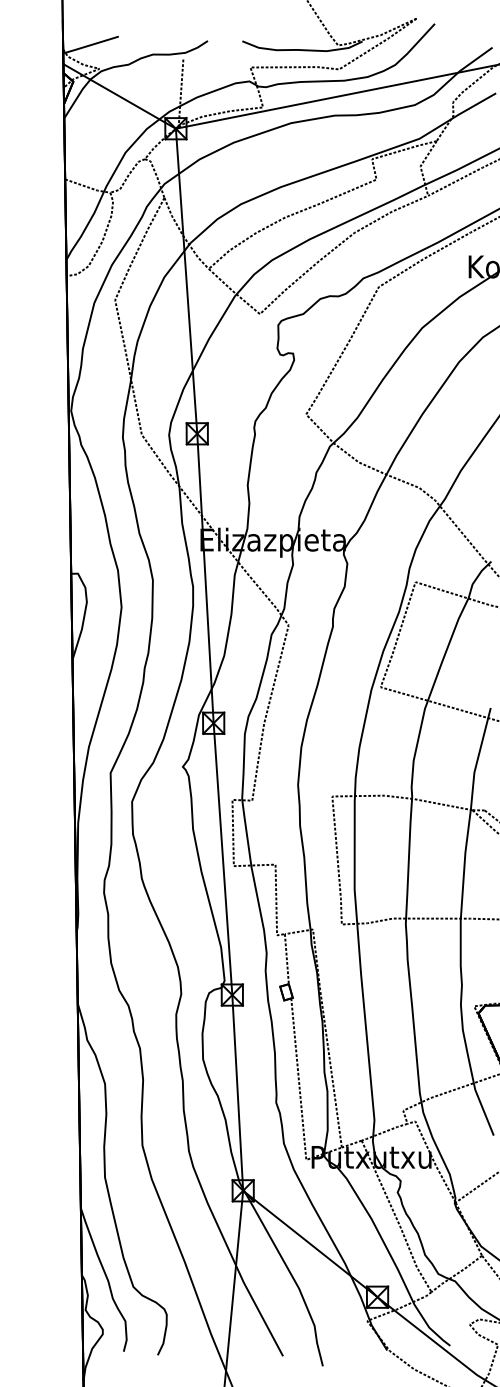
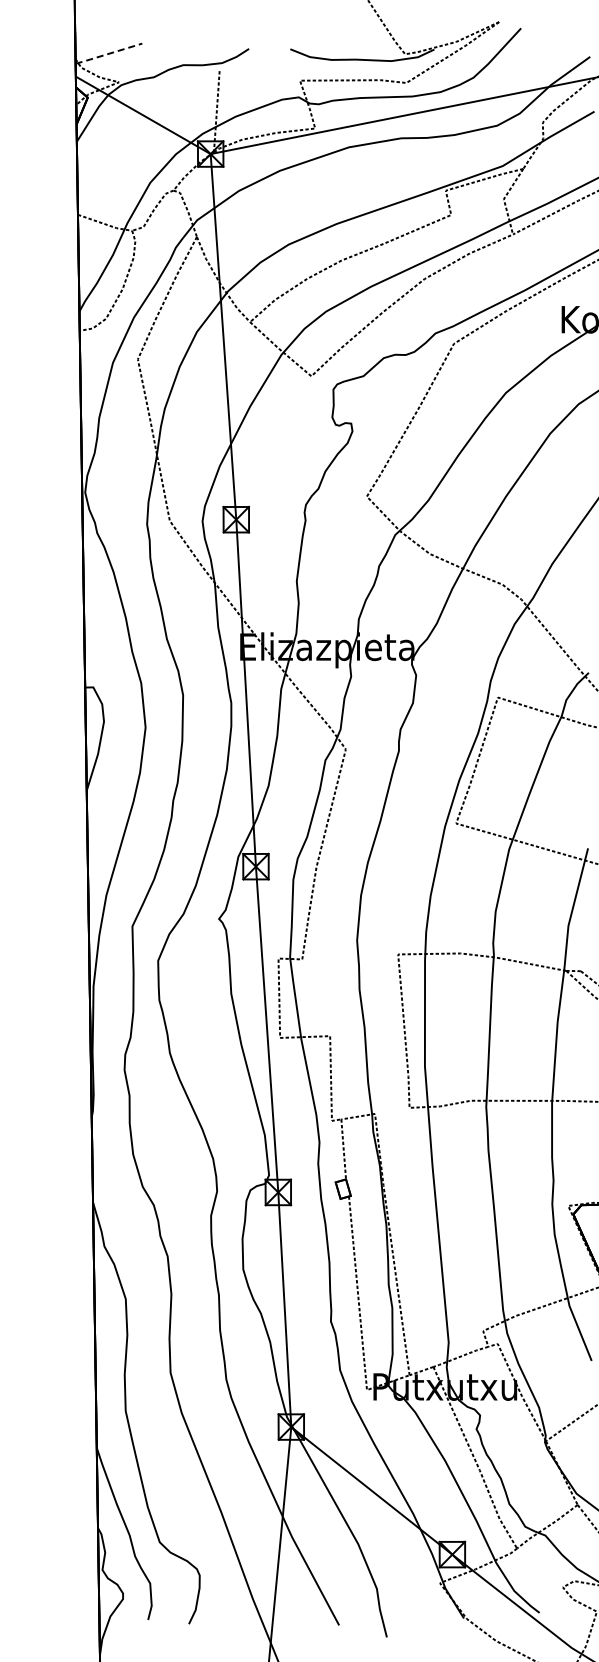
line: (90, 45) -> (108, 54), solid -> dashed

